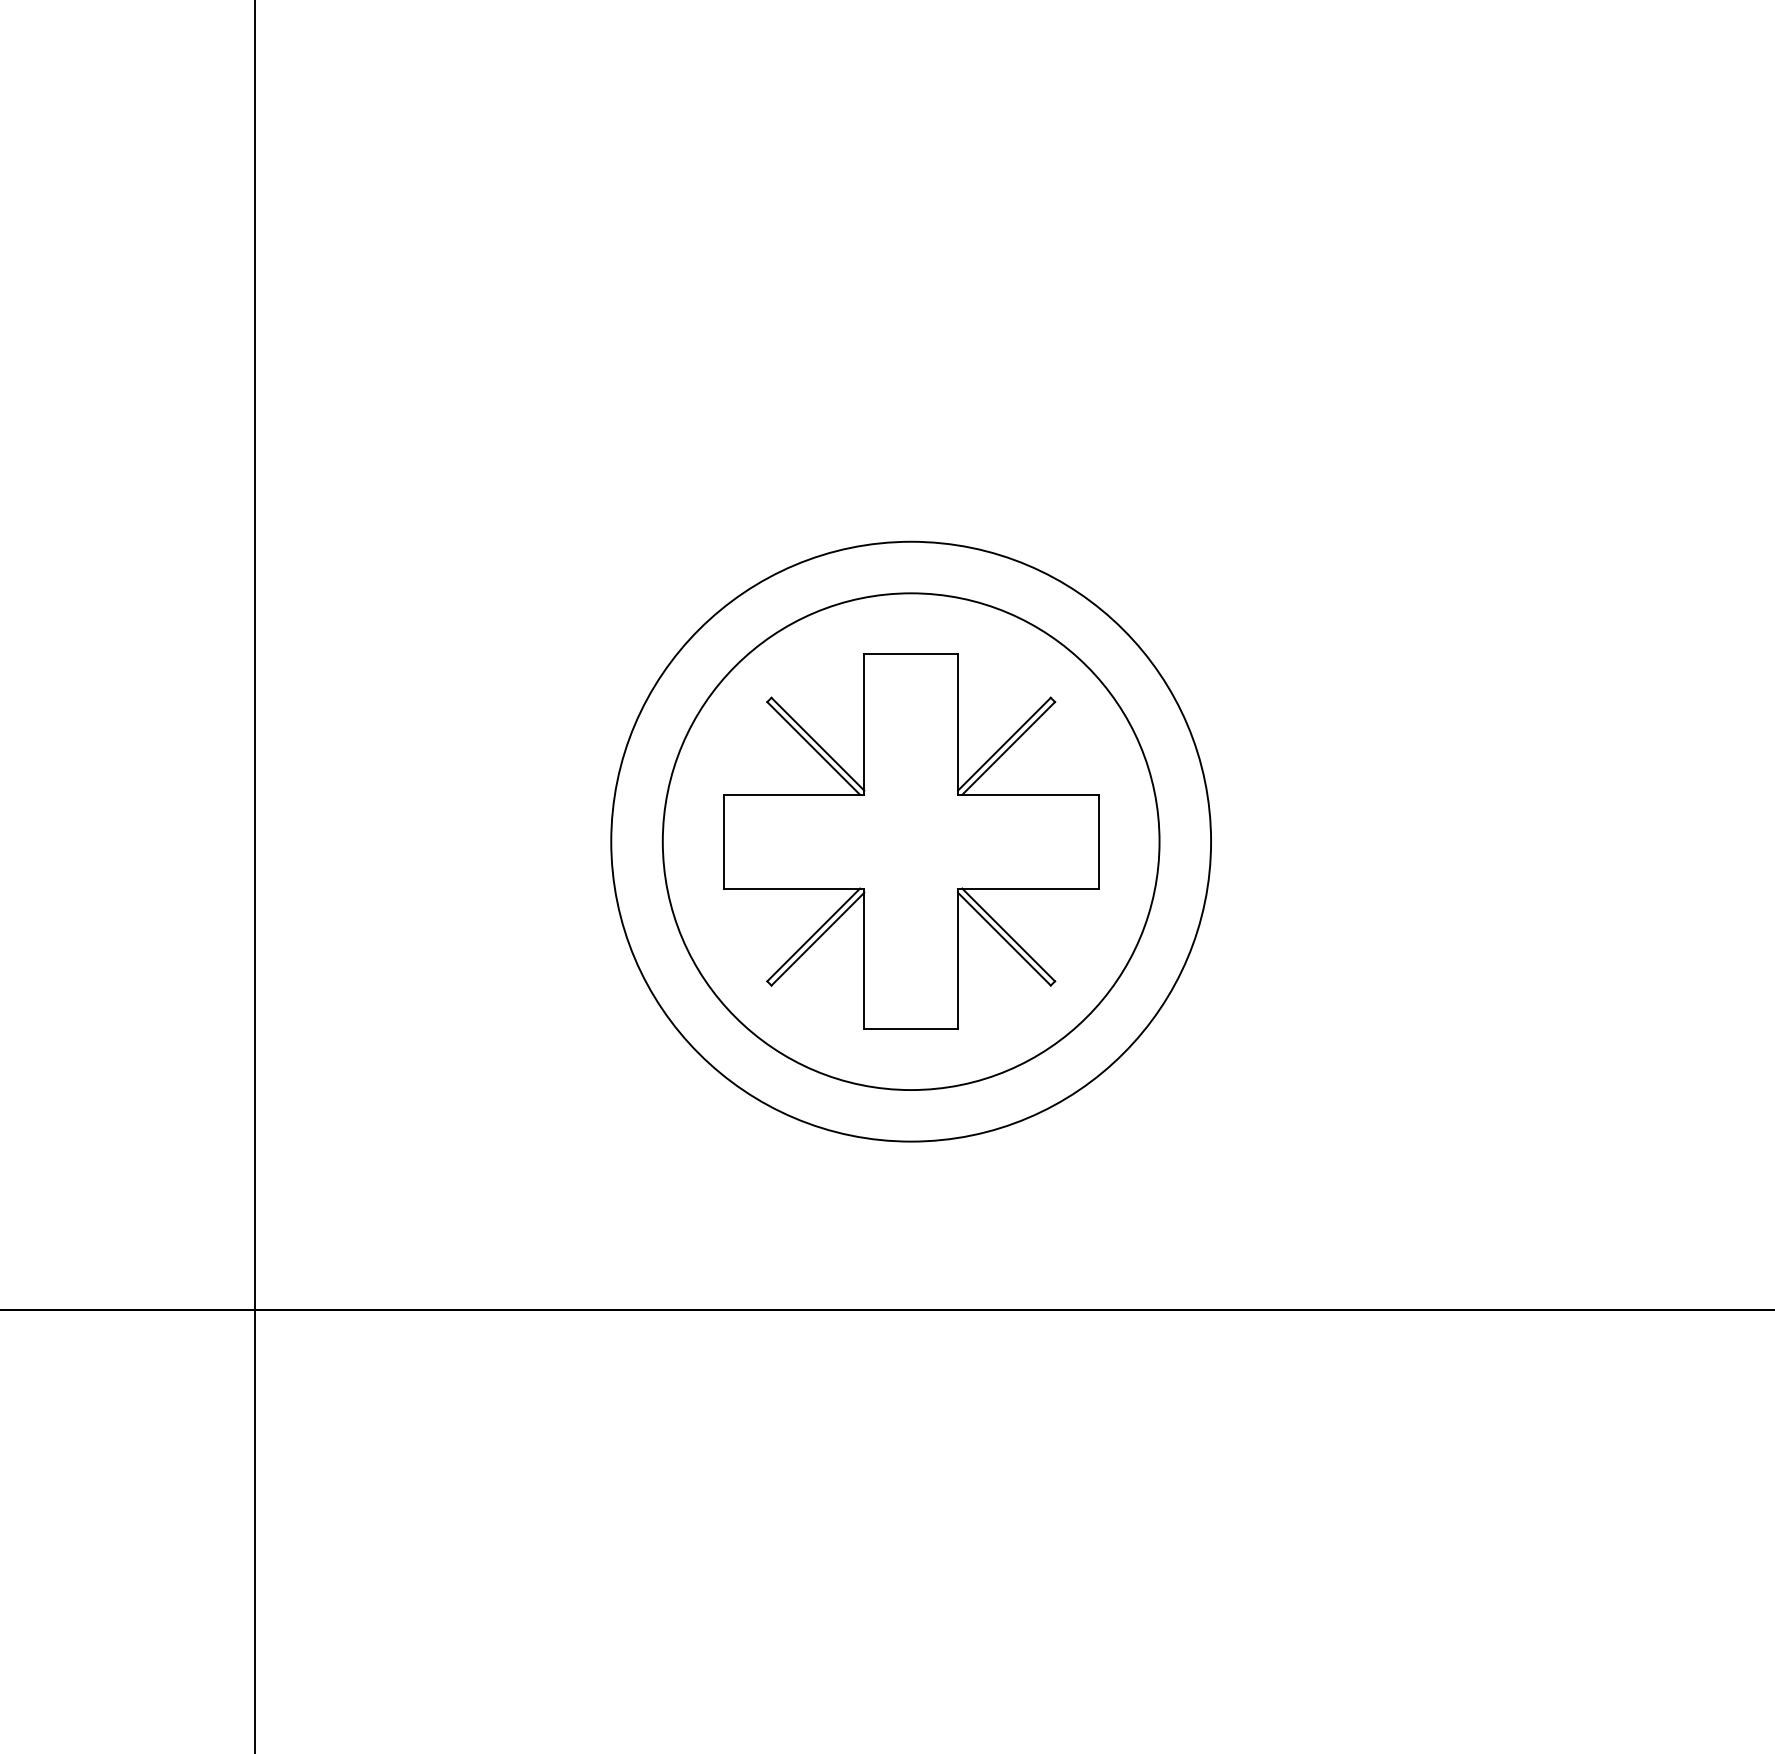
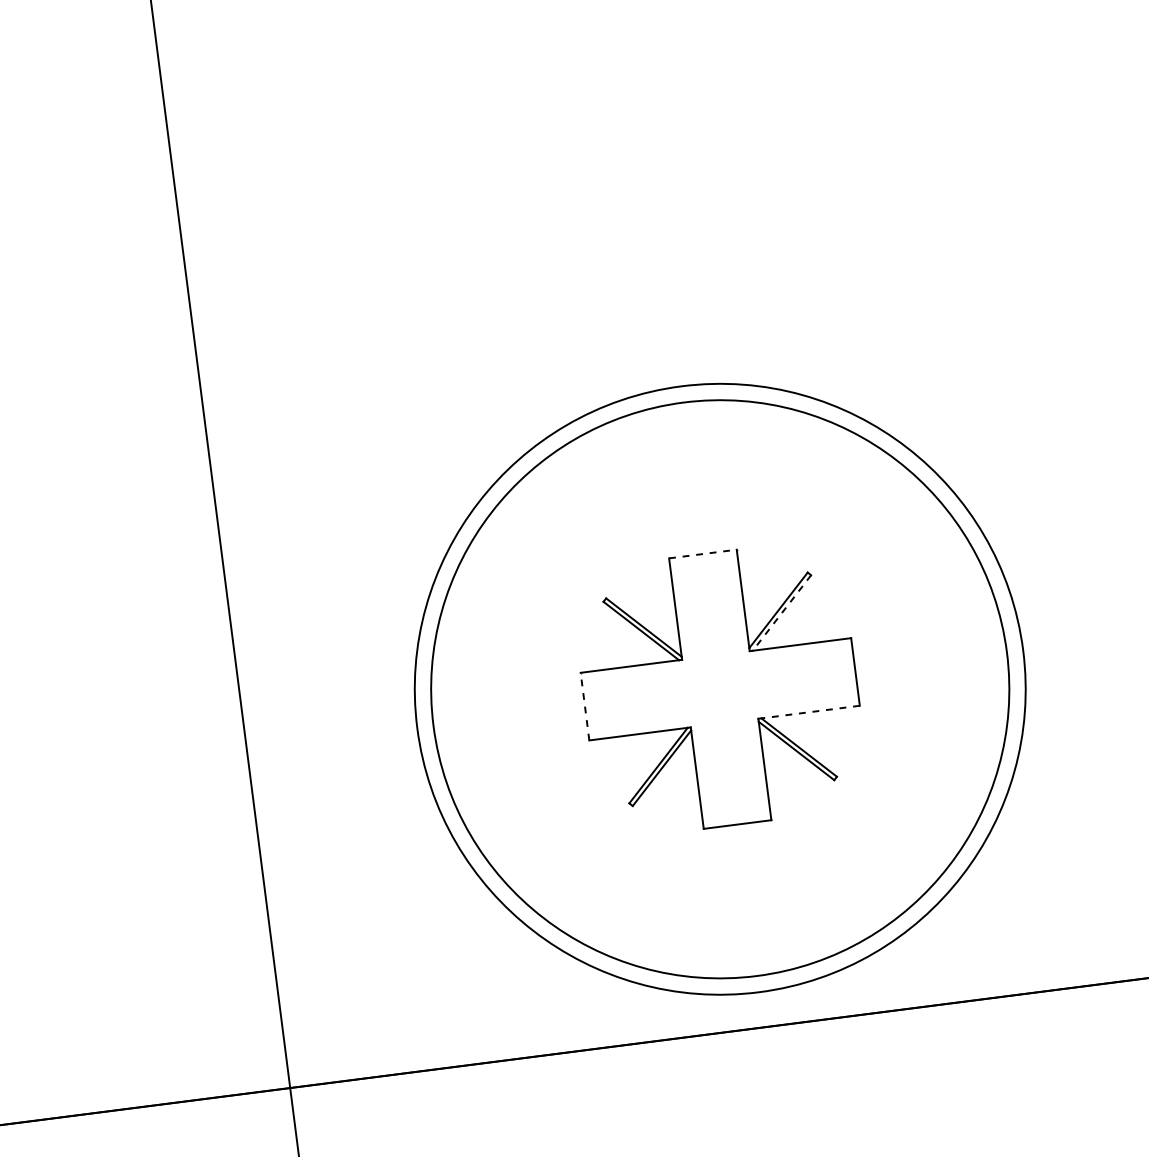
line: (911, 654) -> (703, 554), solid -> dashed
line: (1008, 748) -> (781, 613), solid -> dashed
line: (723, 841) -> (584, 706), solid -> dashed
circle: (910, 841) -> (719, 689), size x1.6
circle: (911, 841) -> (720, 689), size x1.4
line: (1029, 888) -> (809, 712), solid -> dashed

